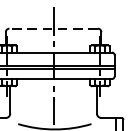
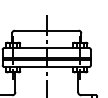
line: (53, 28) -> (46, 30), dashed -> solid

